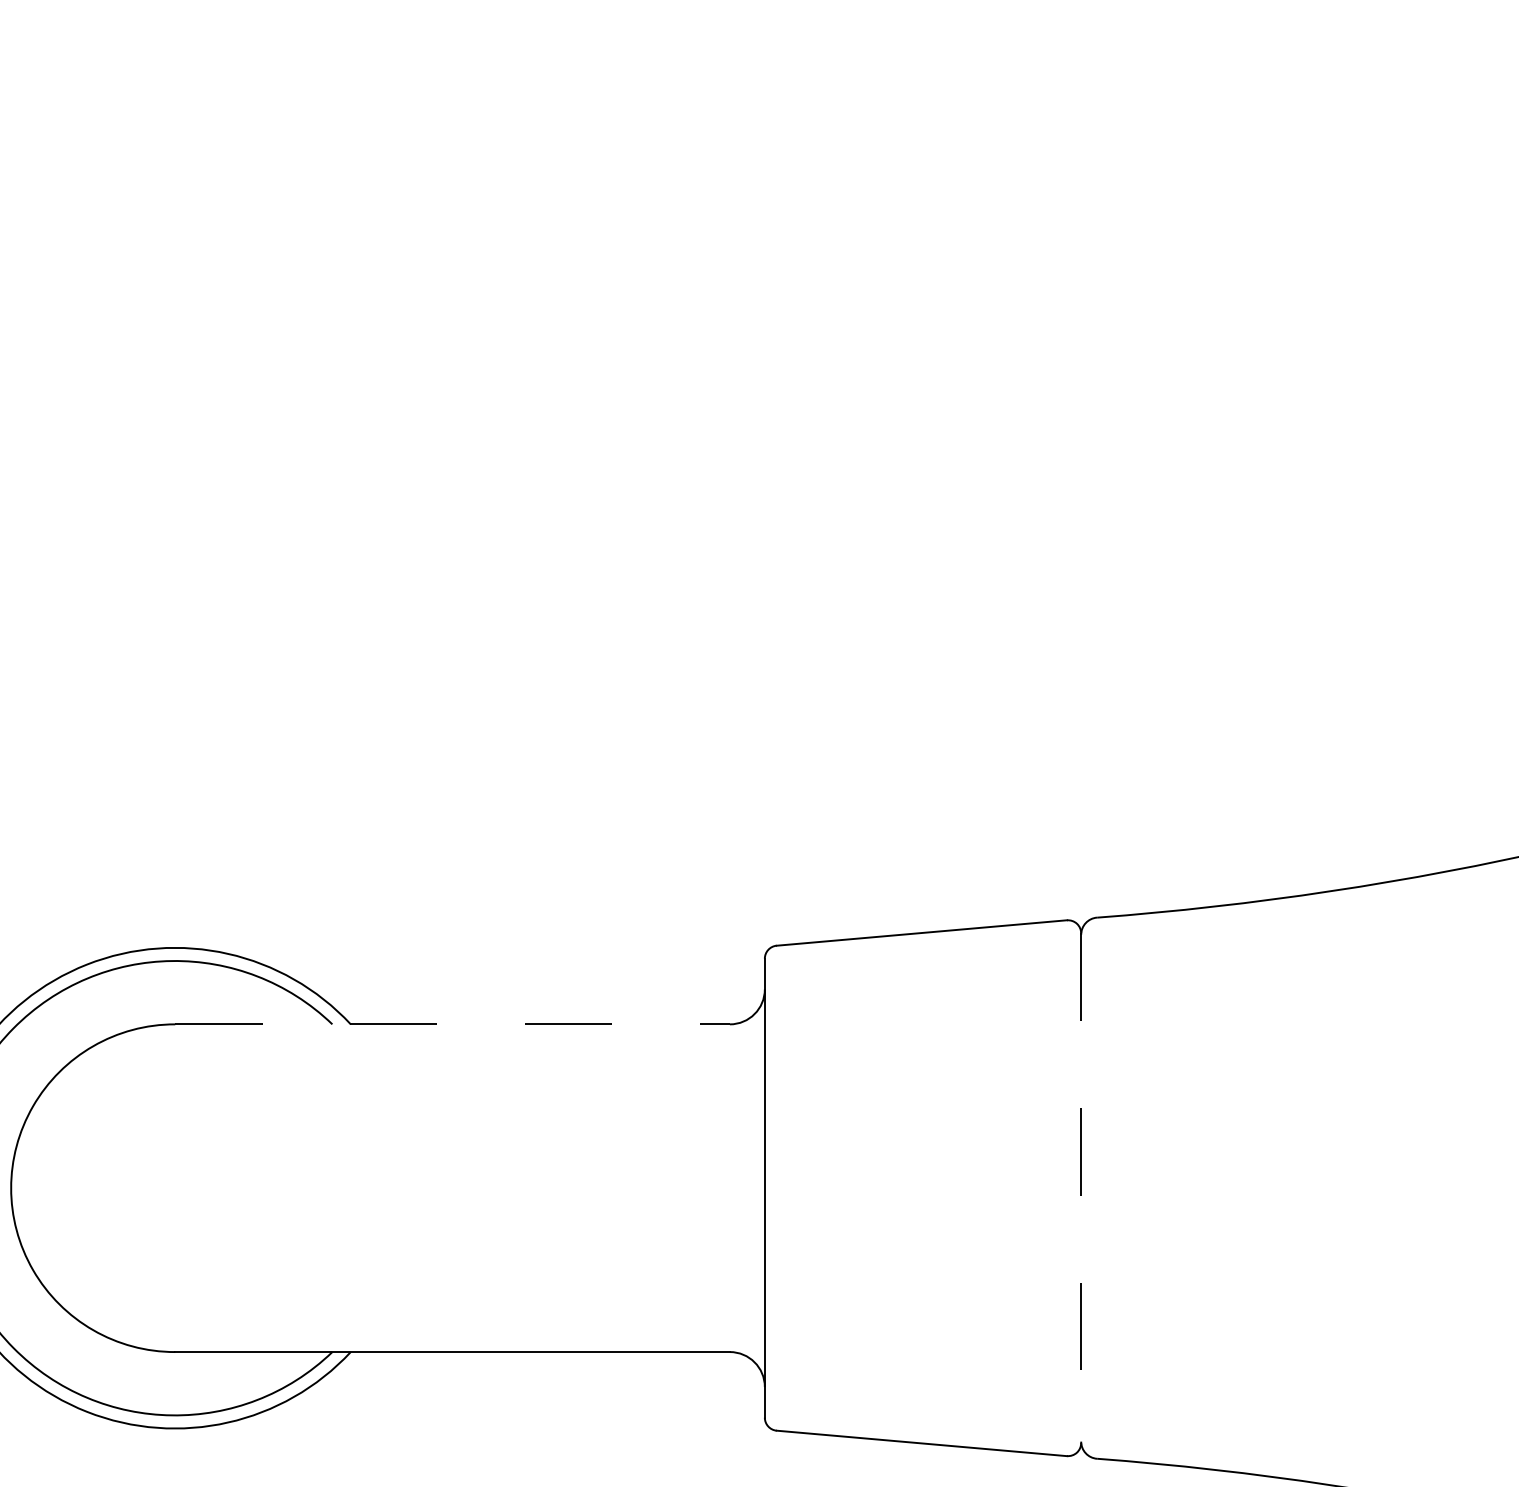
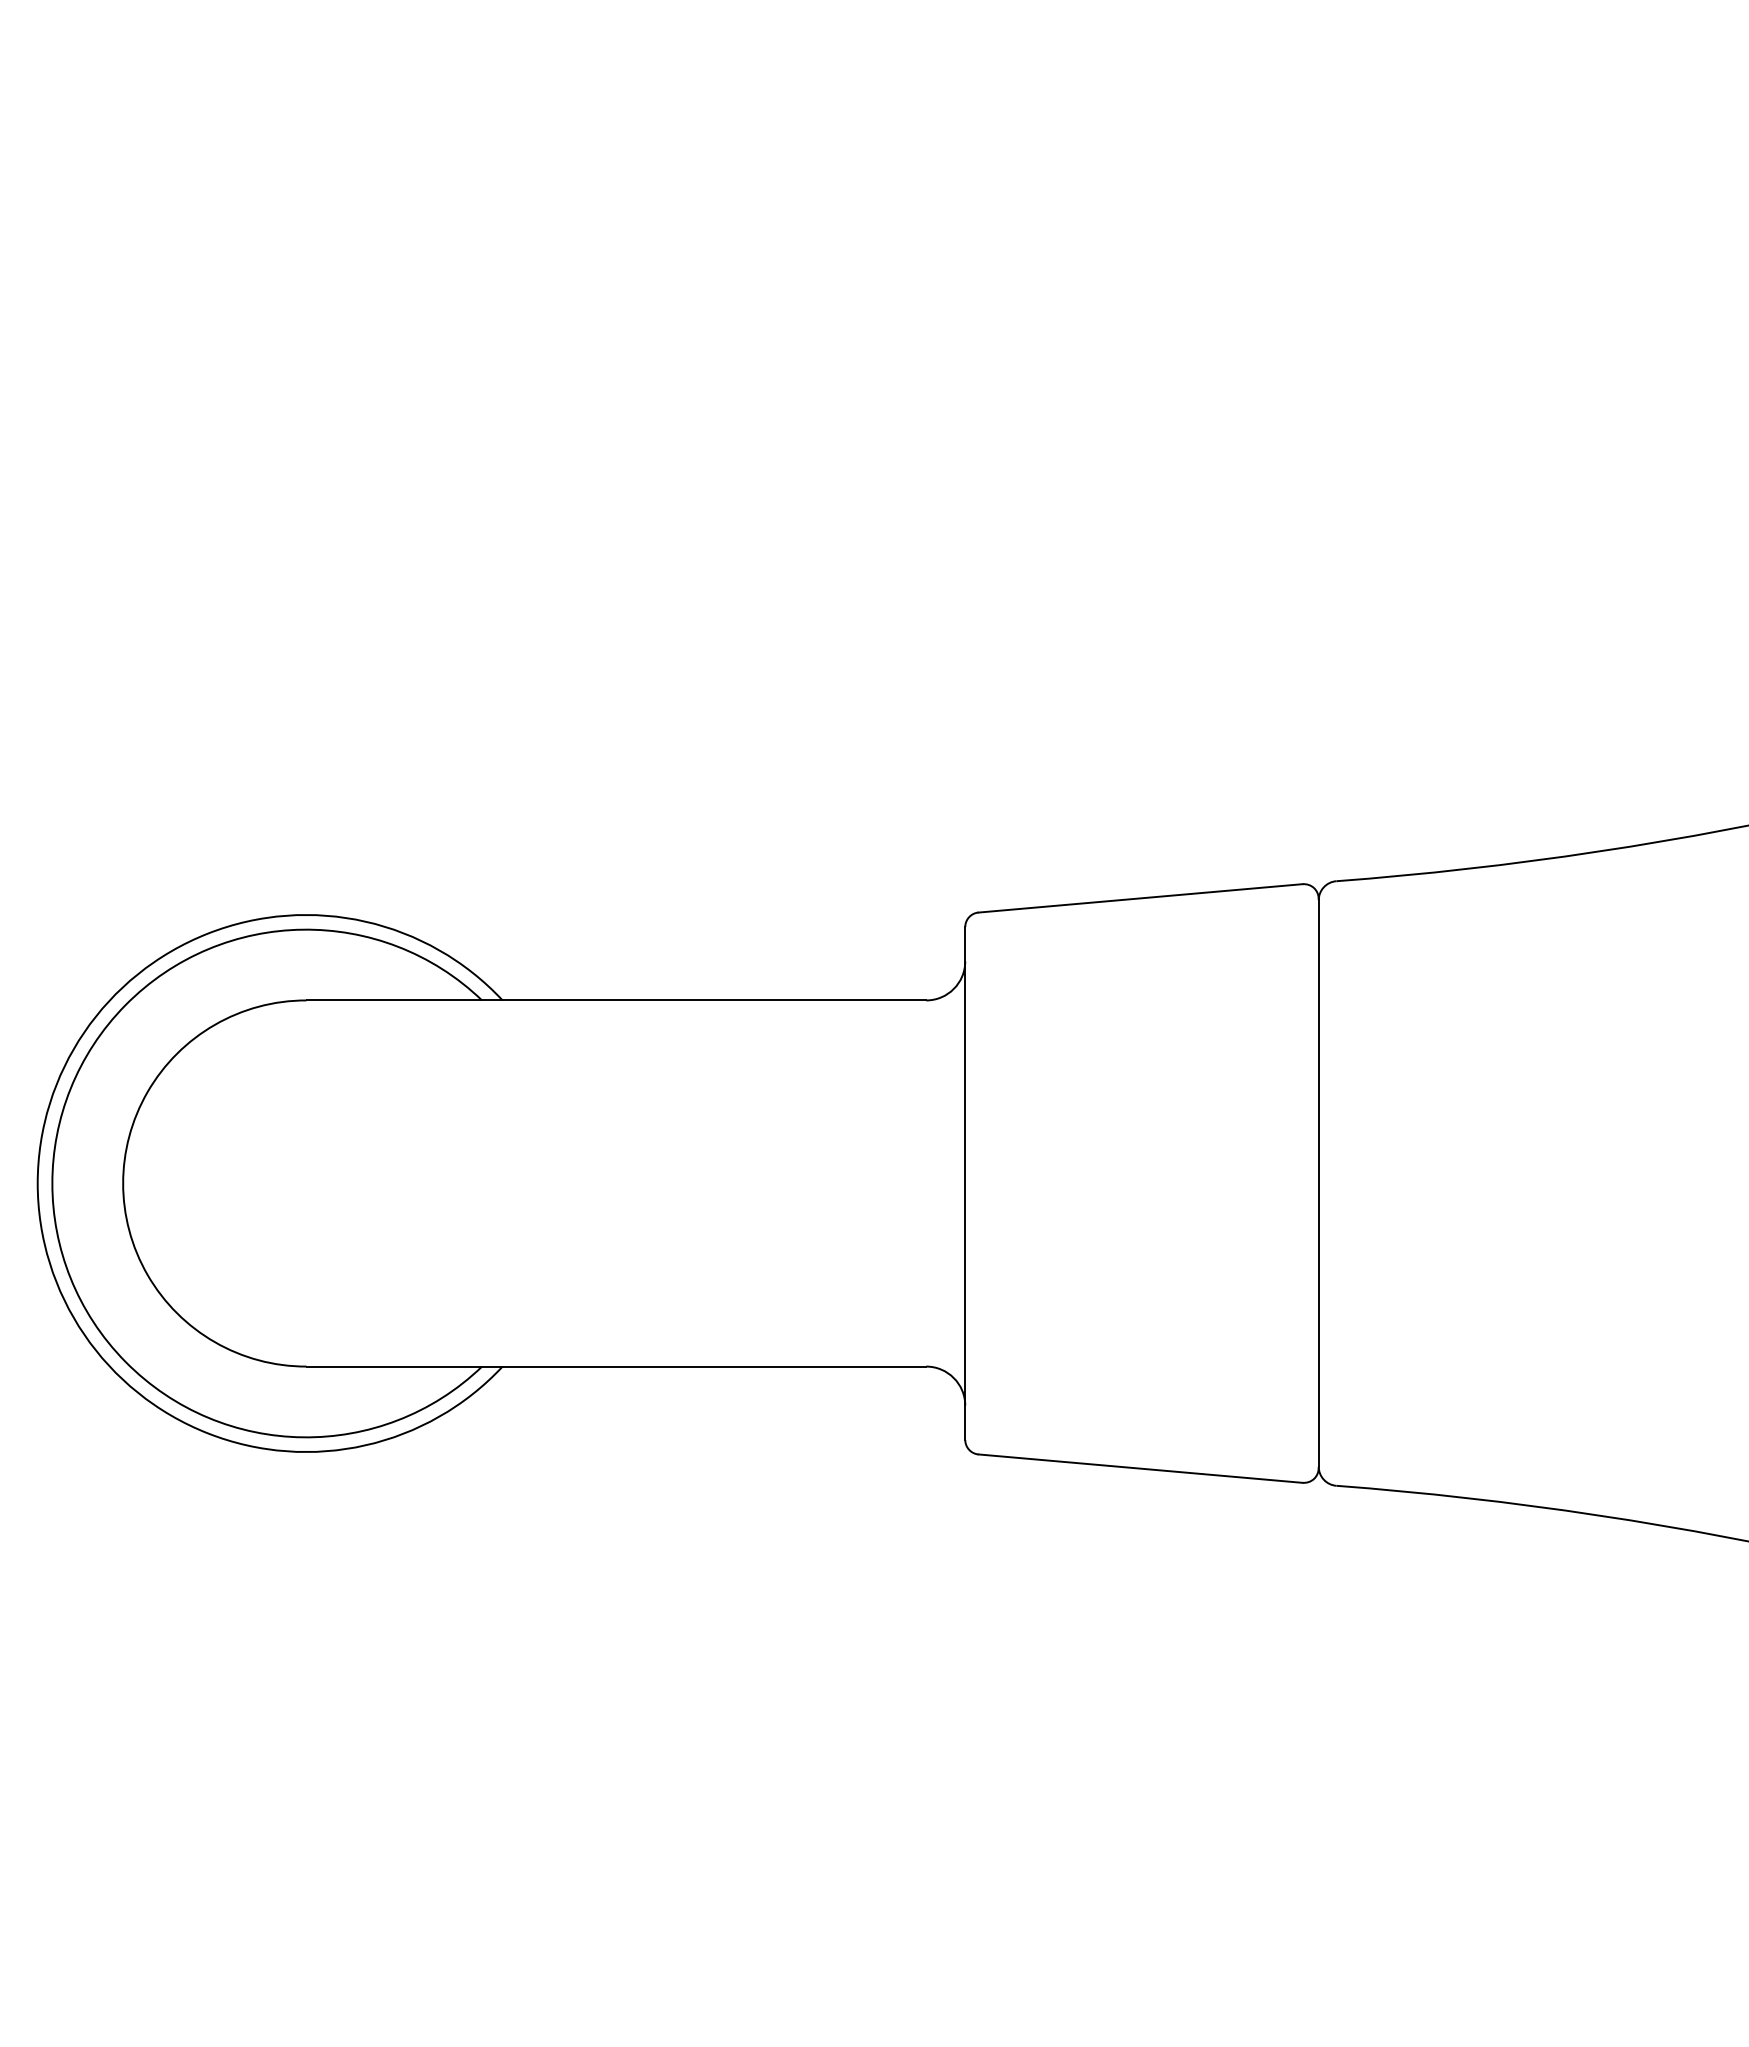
line: (452, 1024) -> (616, 1000), dashed -> solid
line: (1081, 1187) -> (1318, 1182), dashed -> solid

